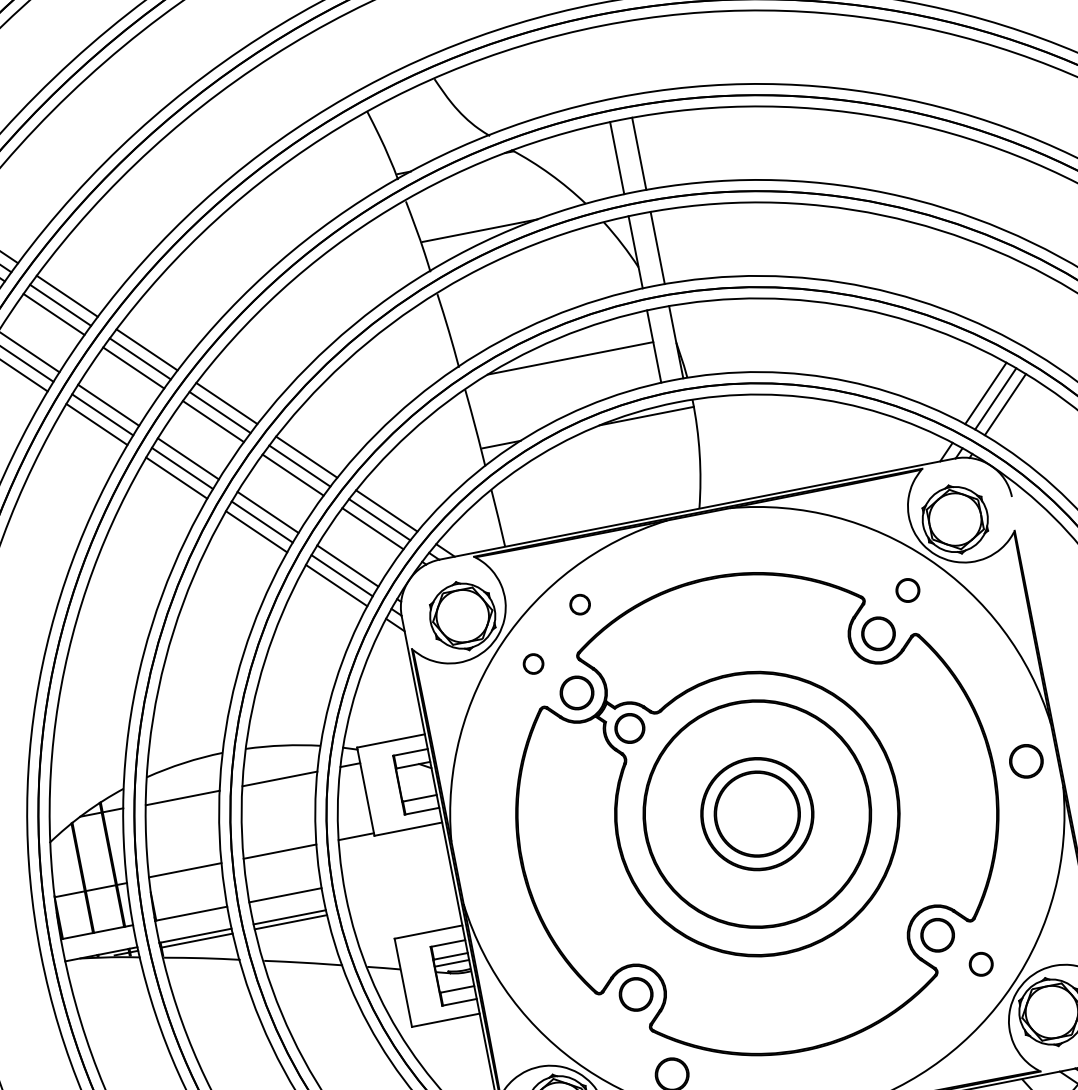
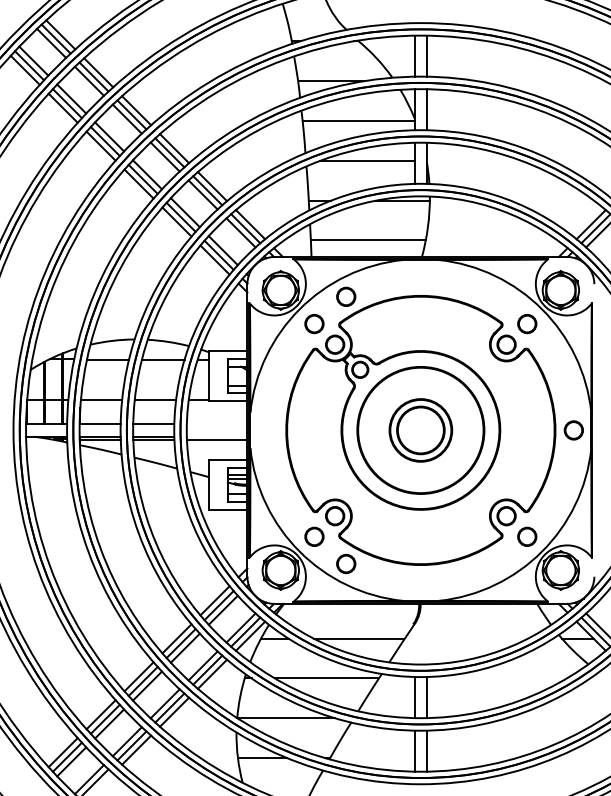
line: (541, 292) -> (358, 121), added
line: (599, 498) -> (368, 240), added
circle: (908, 591) -> (527, 324), size x1.43
circle: (580, 604) -> (346, 296), size x1.67
circle: (533, 664) -> (314, 324), size x1.67
line: (401, 900) -> (216, 439), added
circle: (981, 963) -> (527, 536), size x1.43
circle: (606, 1037) -> (314, 536), added

